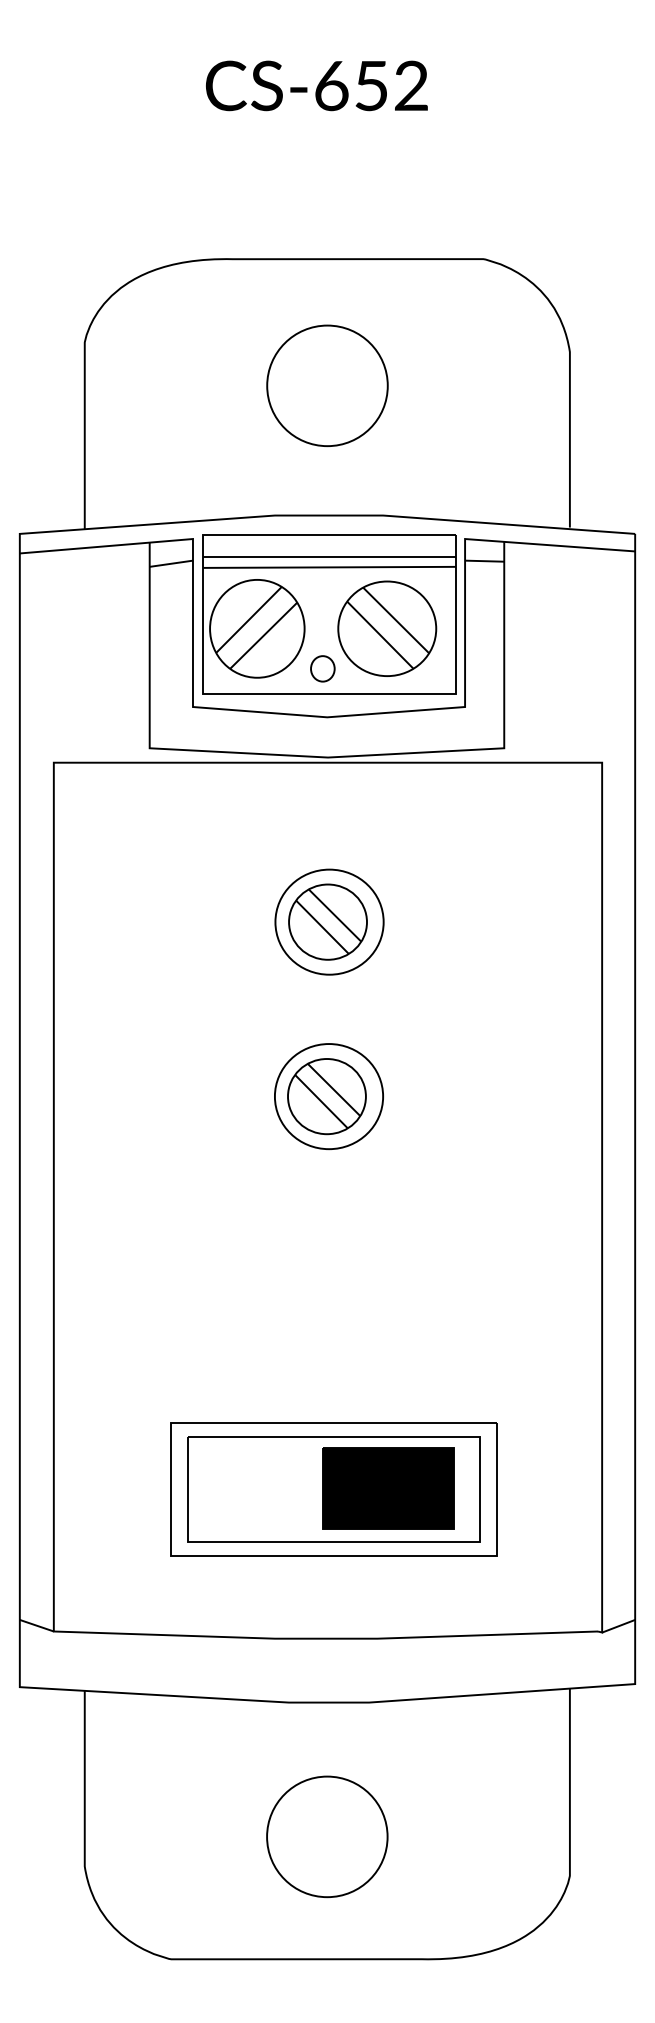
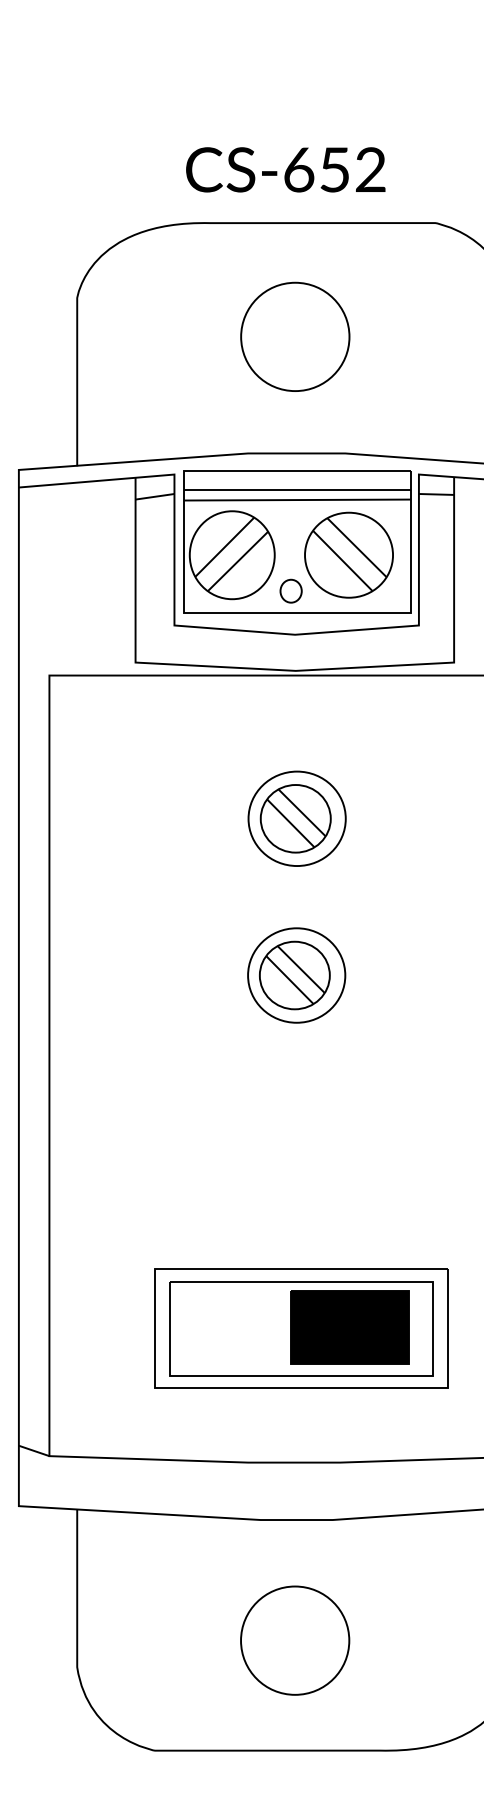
text: (316, 85) -> (285, 169), moved

